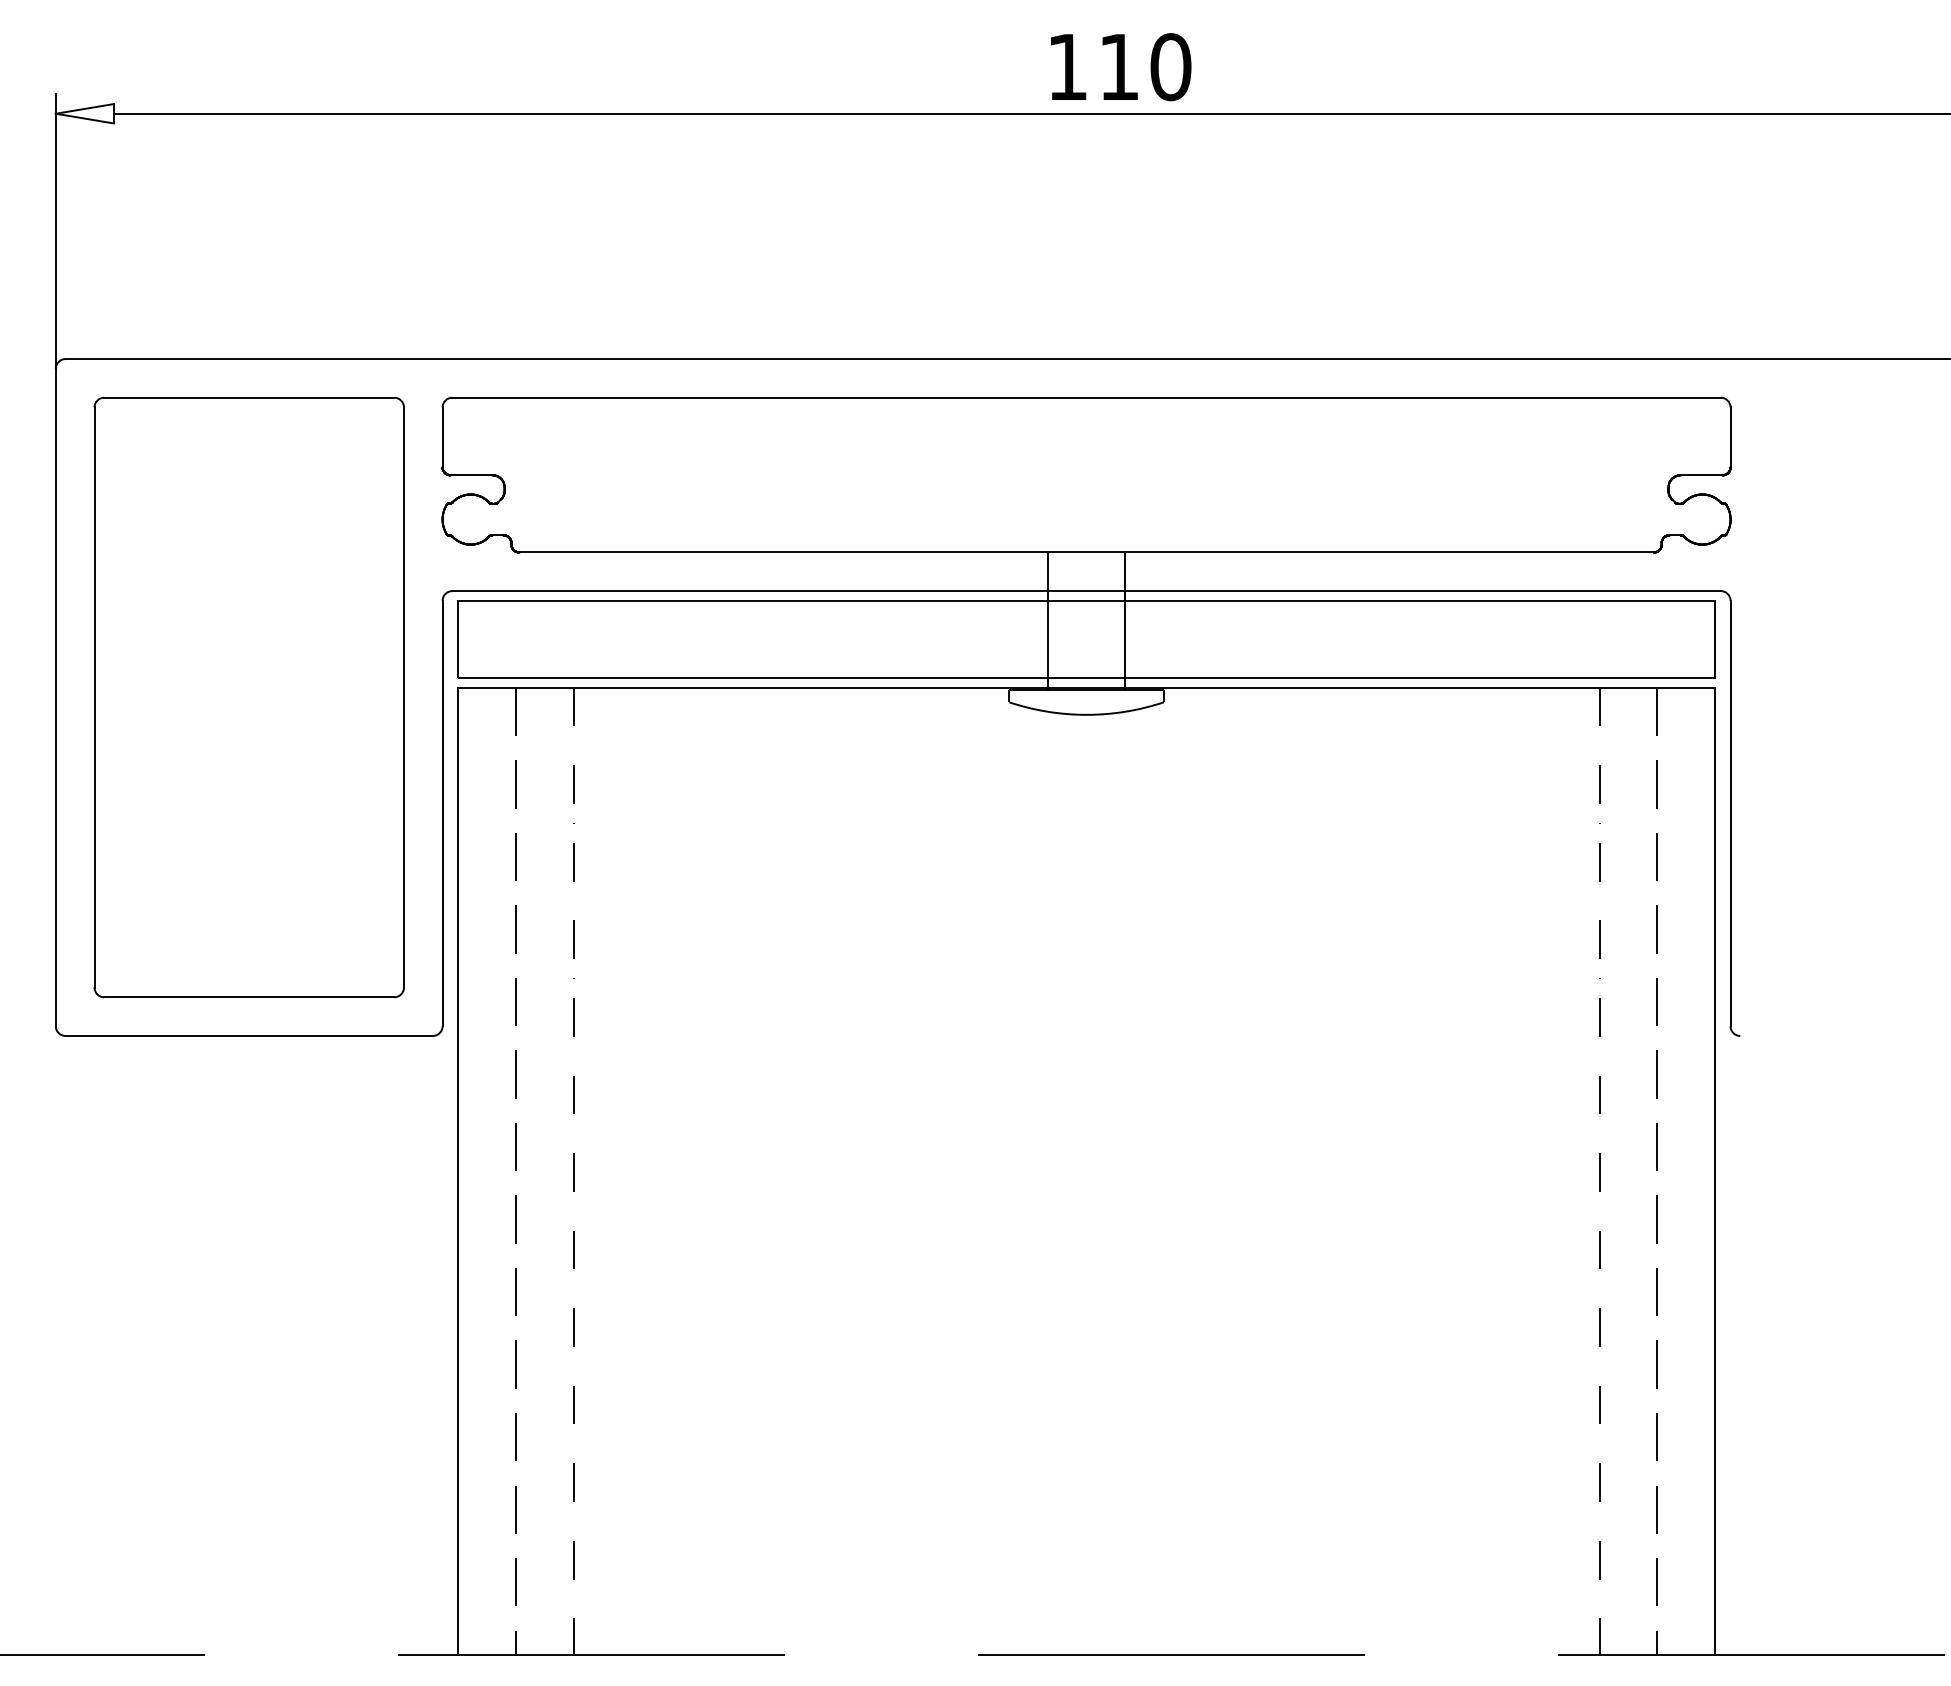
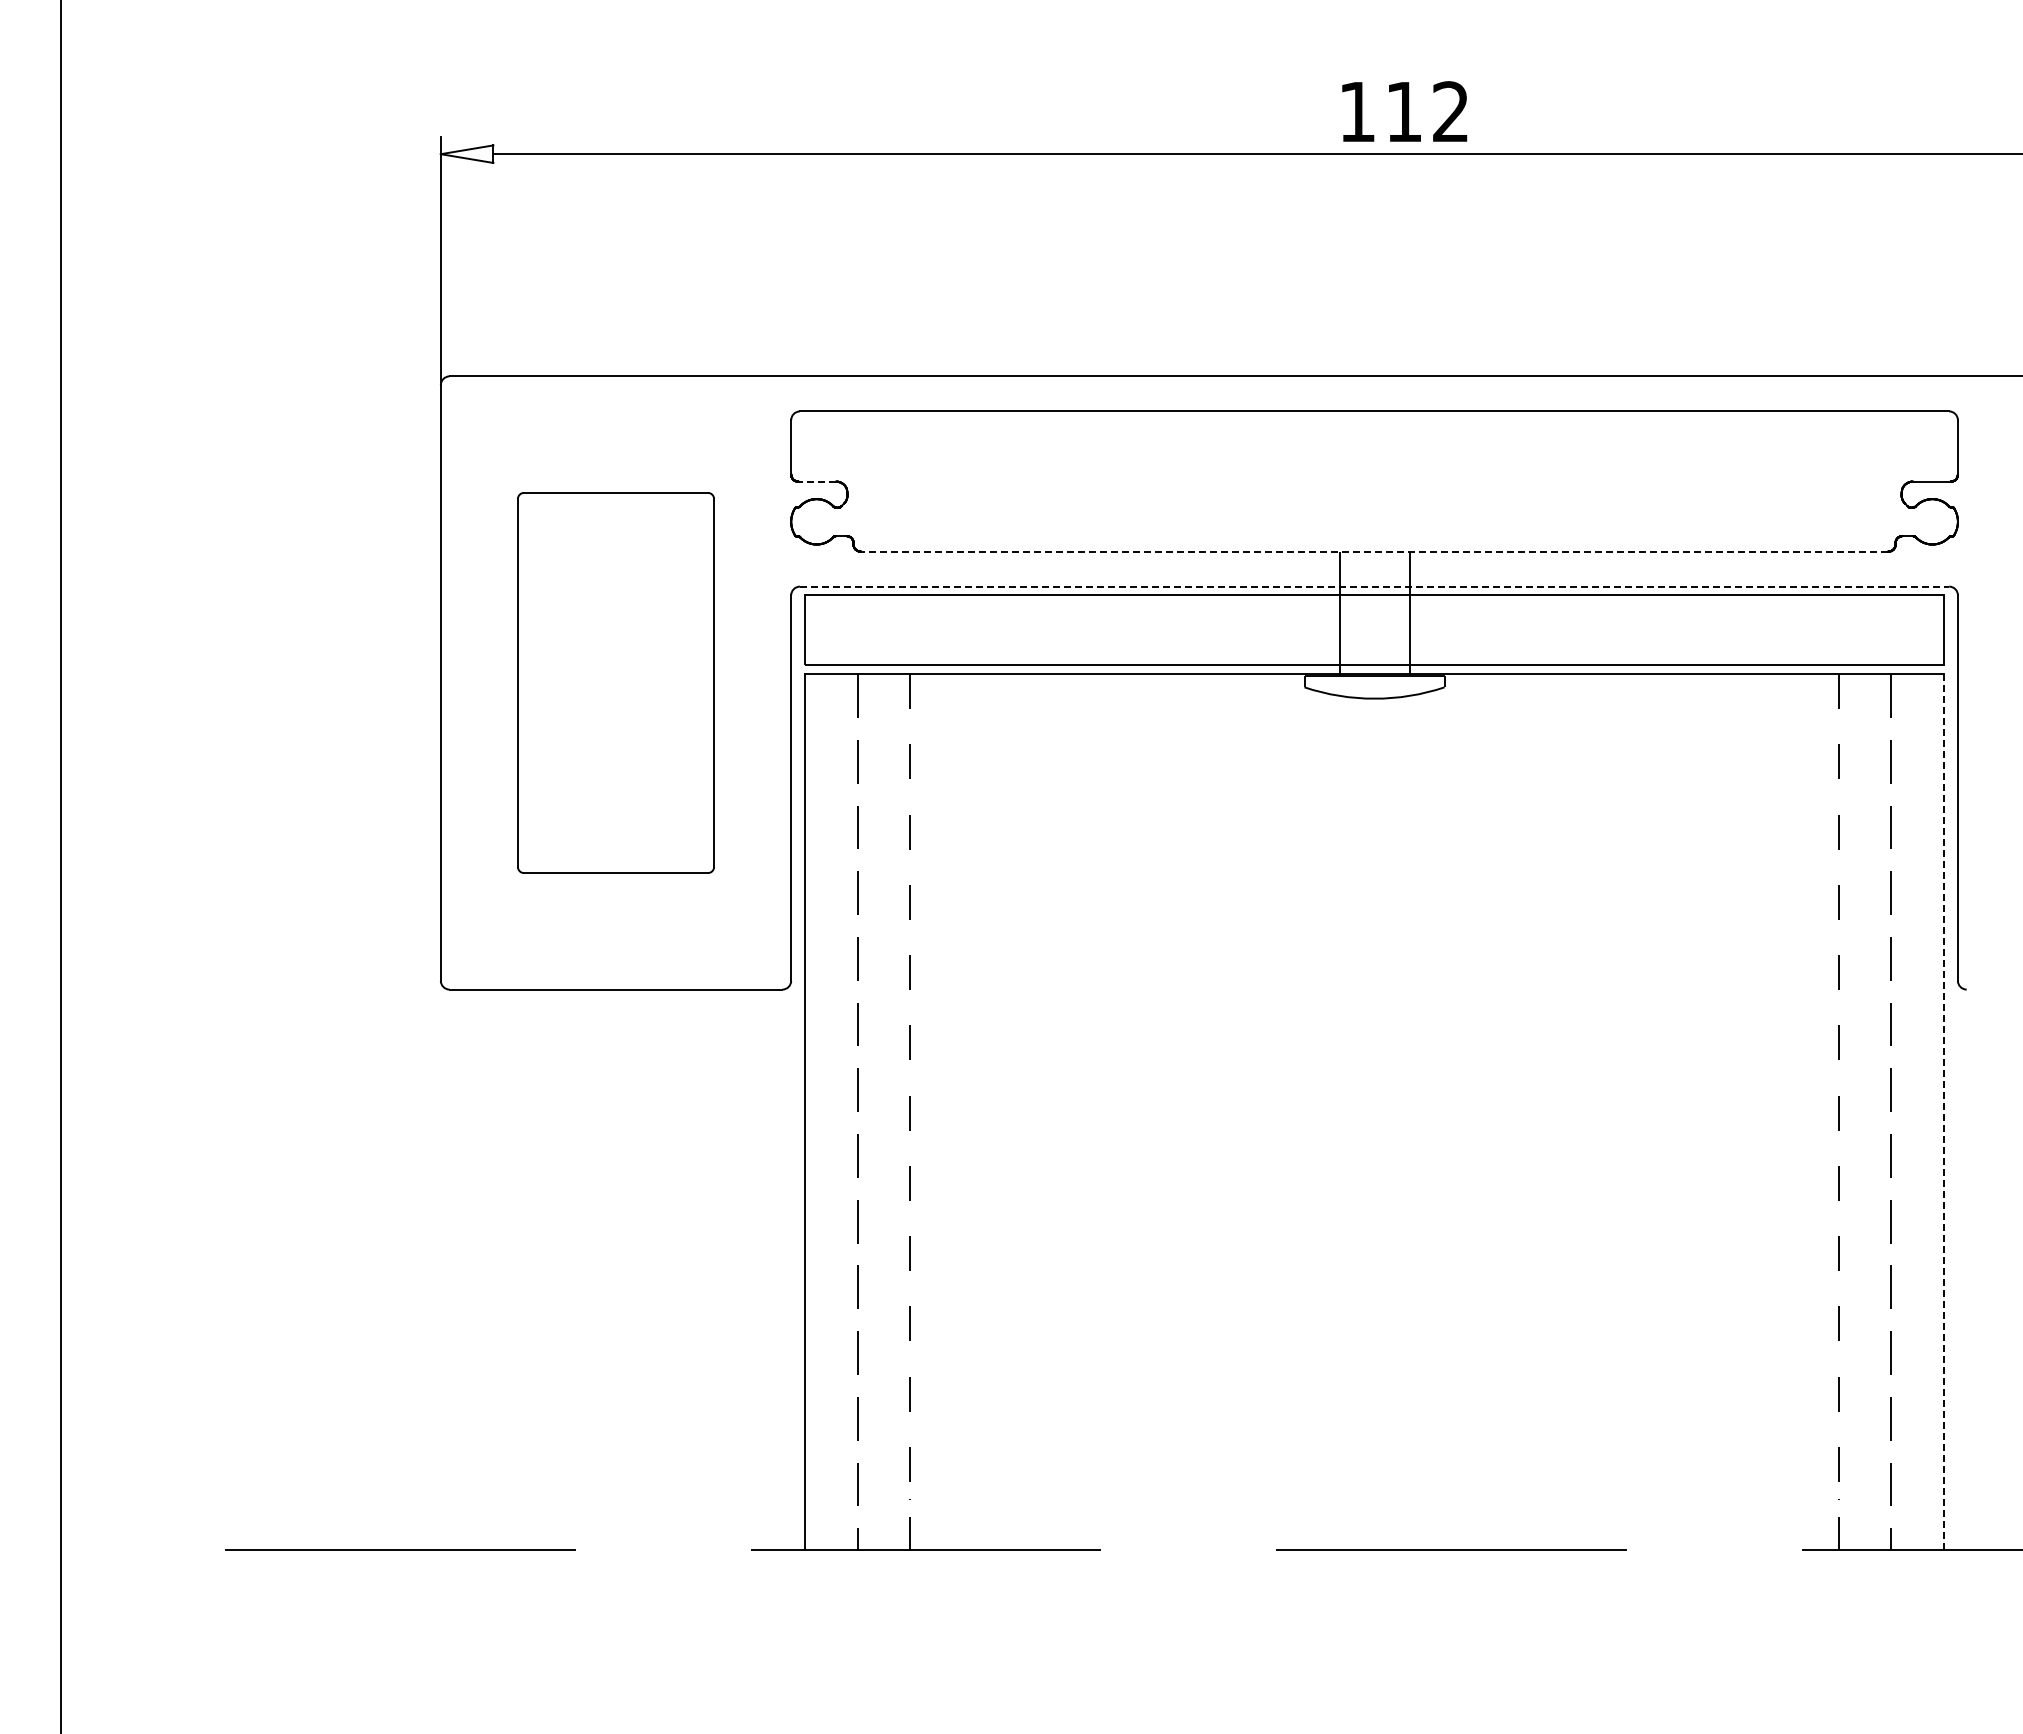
text: (1170, 66) -> (1450, 111), 110 -> 112
line: (471, 475) -> (817, 481), solid -> dashed
line: (1086, 552) -> (1374, 551), solid -> dashed
line: (1086, 590) -> (1374, 586), solid -> dashed
part: (248, 696) -> (615, 682), size x0.7
line: (1714, 1171) -> (1943, 1112), solid -> dashed

